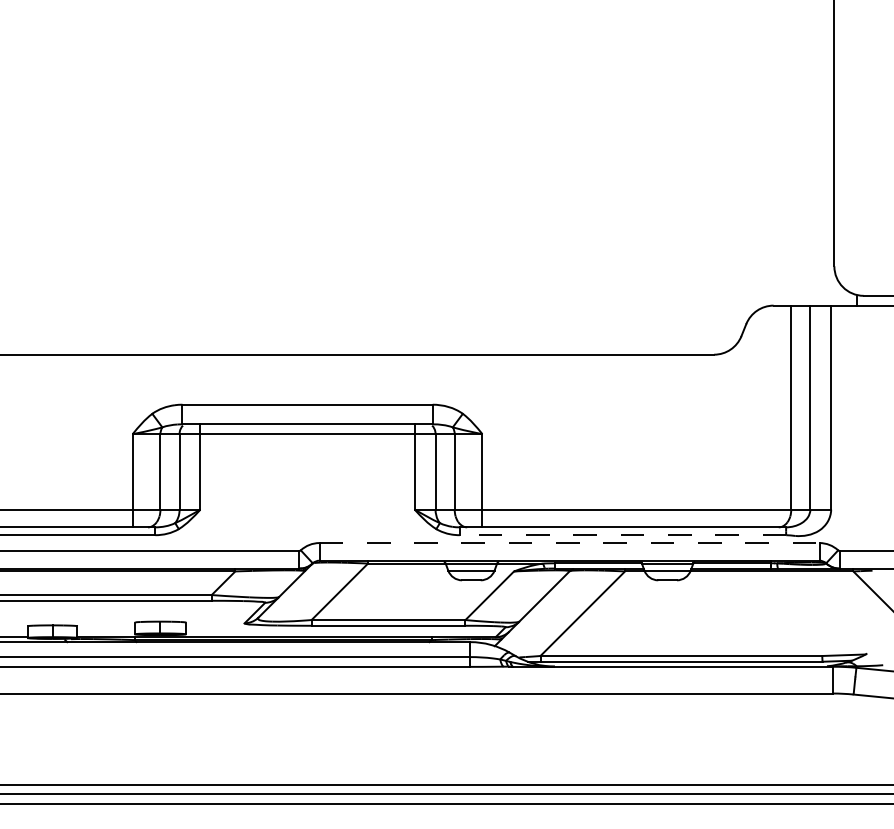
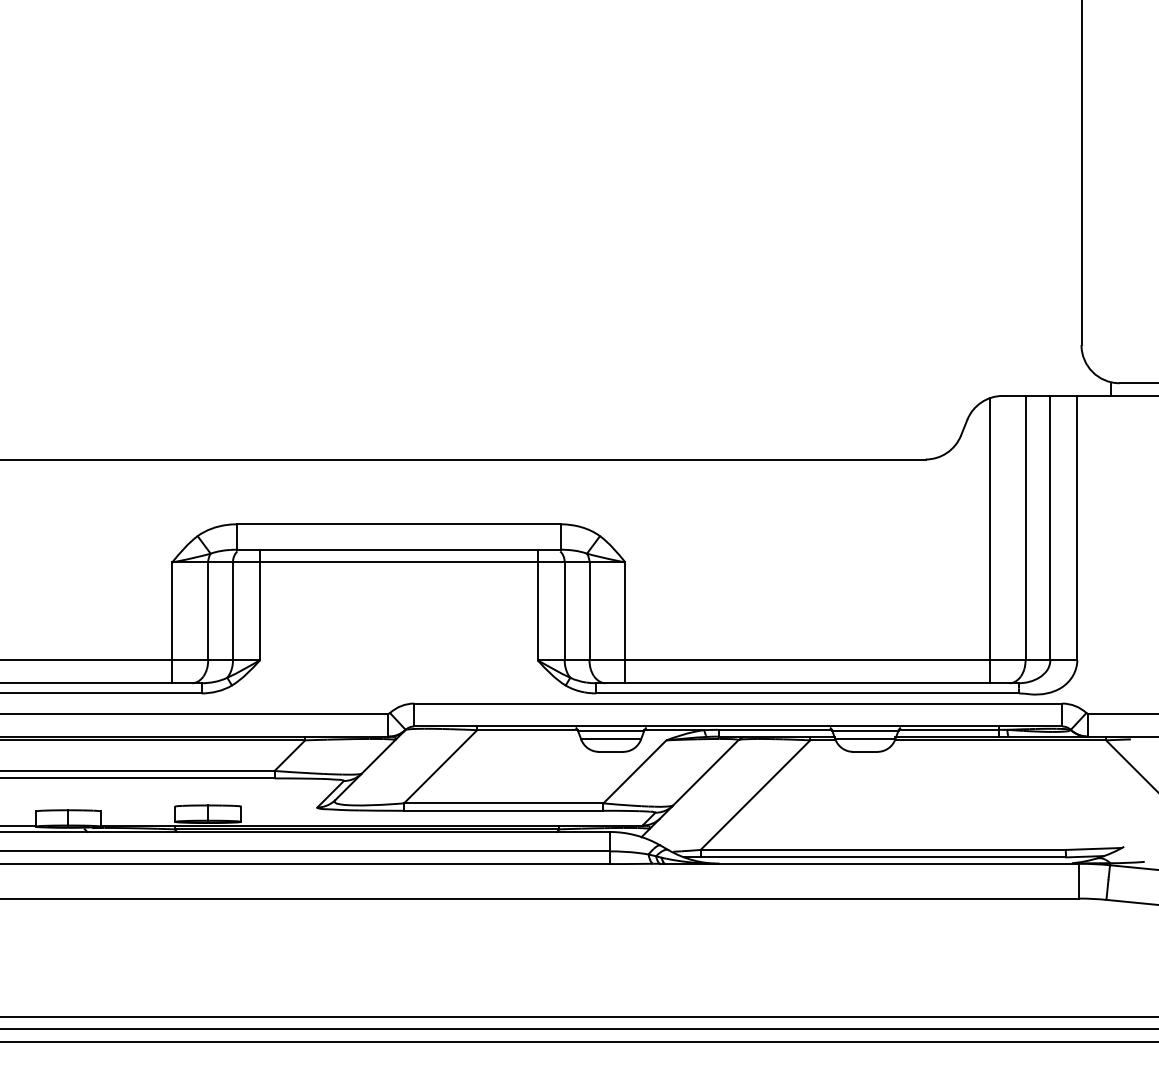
line: (763, 417) -> (989, 540), added
line: (622, 535) -> (807, 693), dashed -> solid
line: (569, 542) -> (738, 703), dashed -> solid

